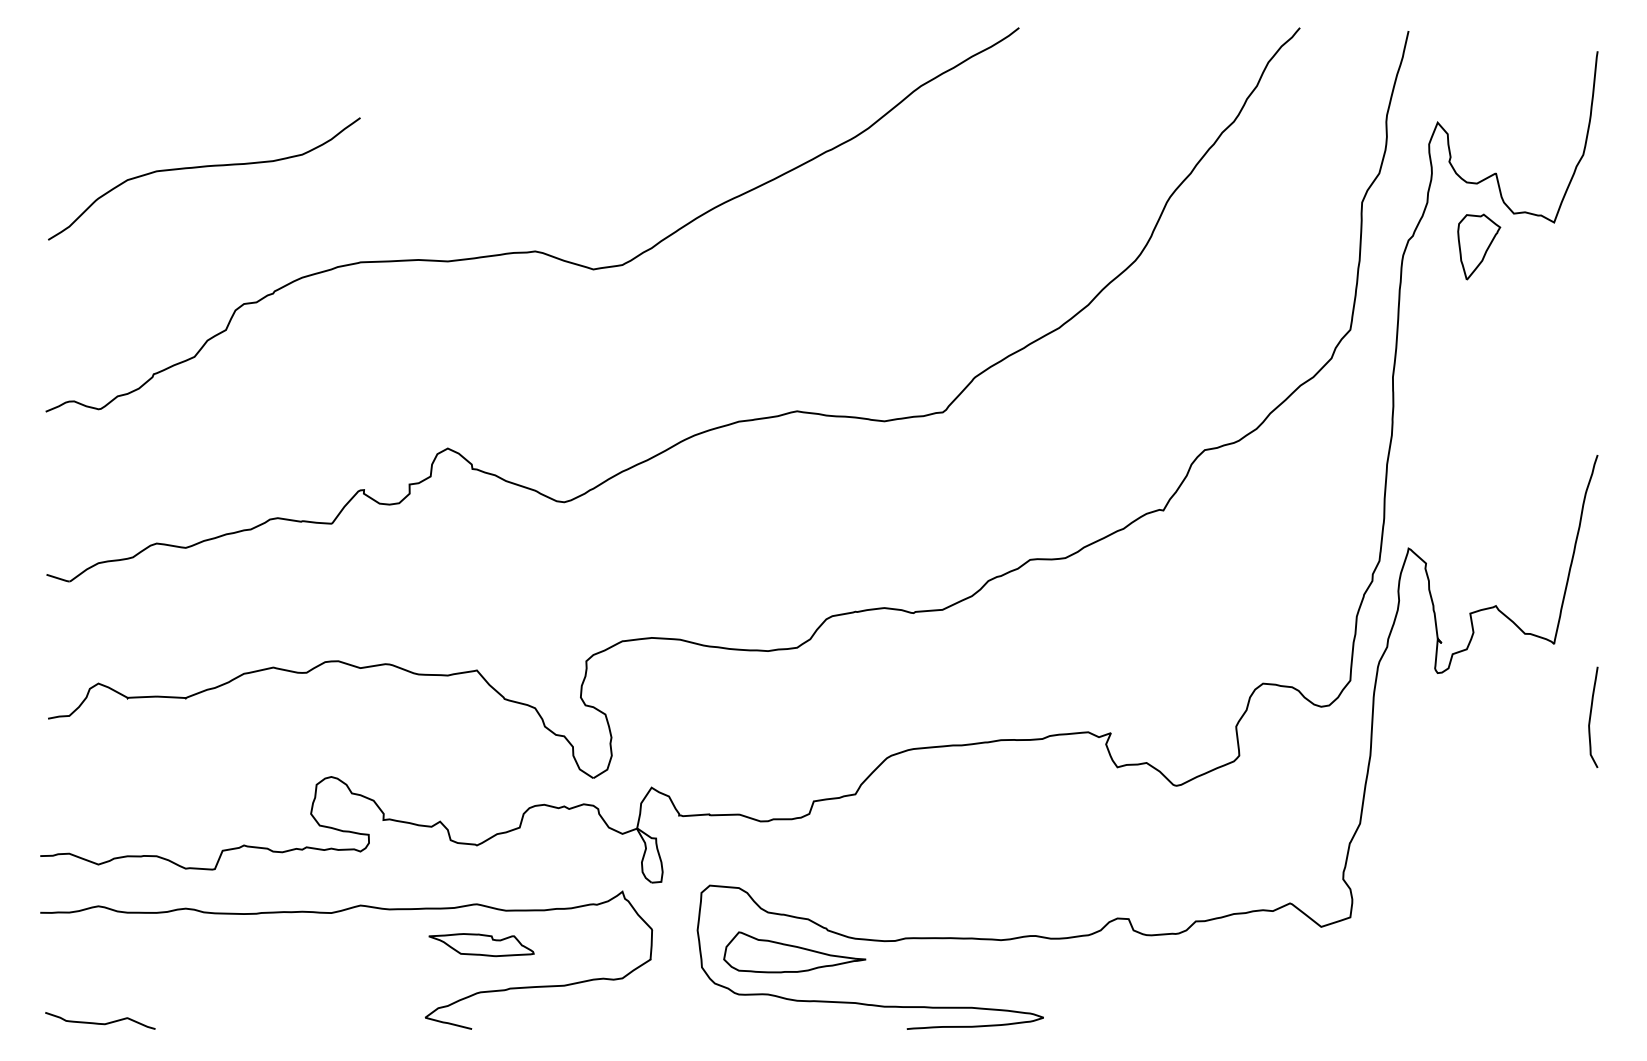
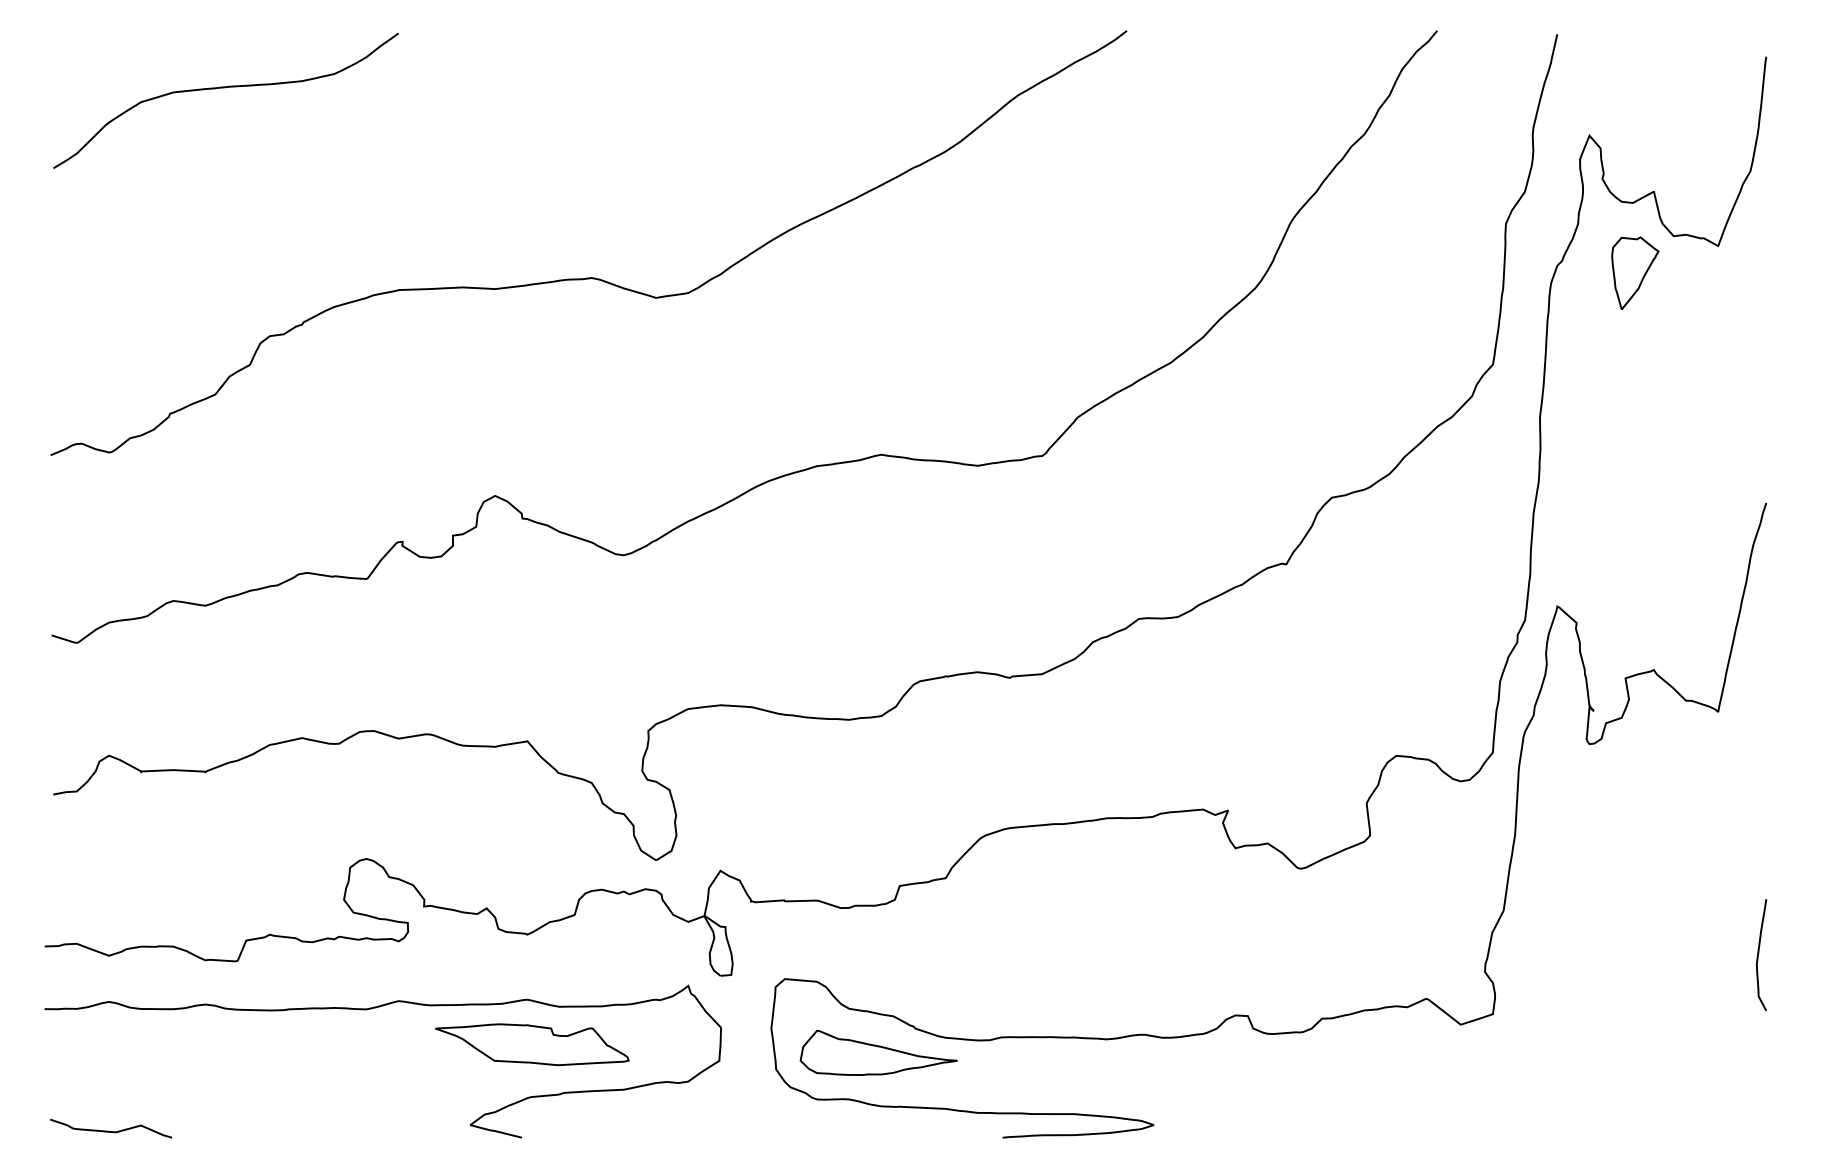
curve: (203, 167) -> (225, 88), moved
curve: (1591, 715) -> (1759, 953), moved
part: (481, 944) -> (532, 1044), size x1.67

